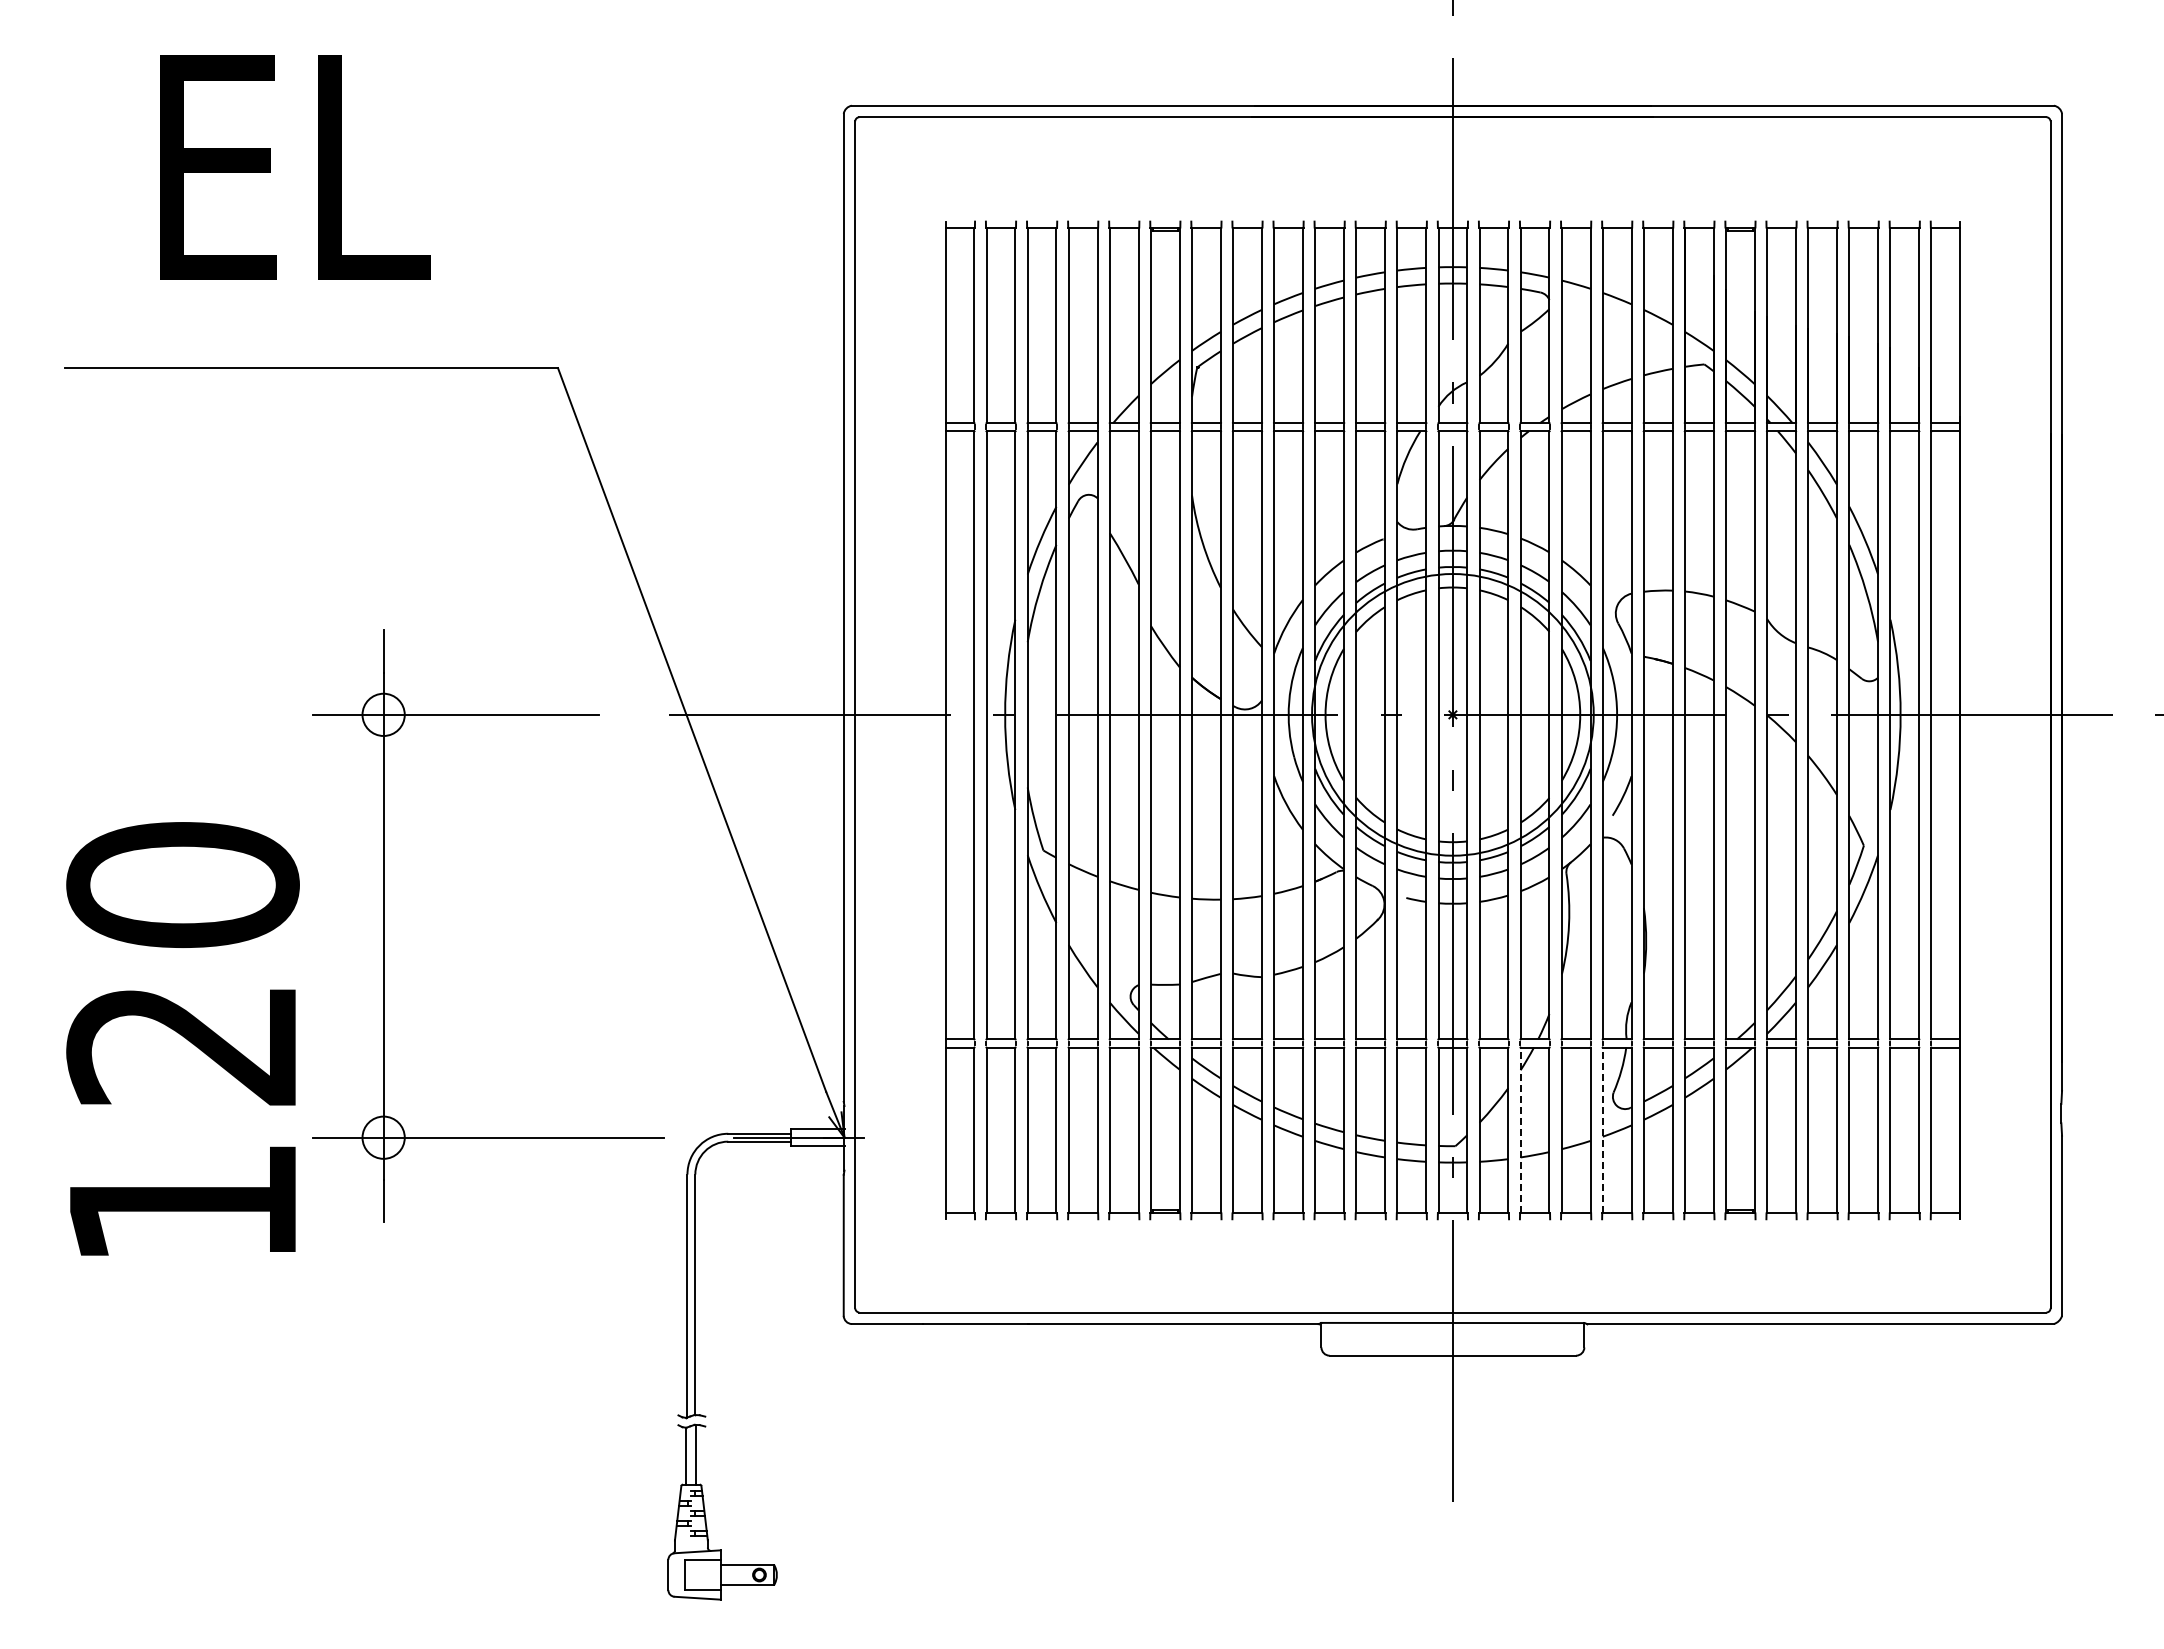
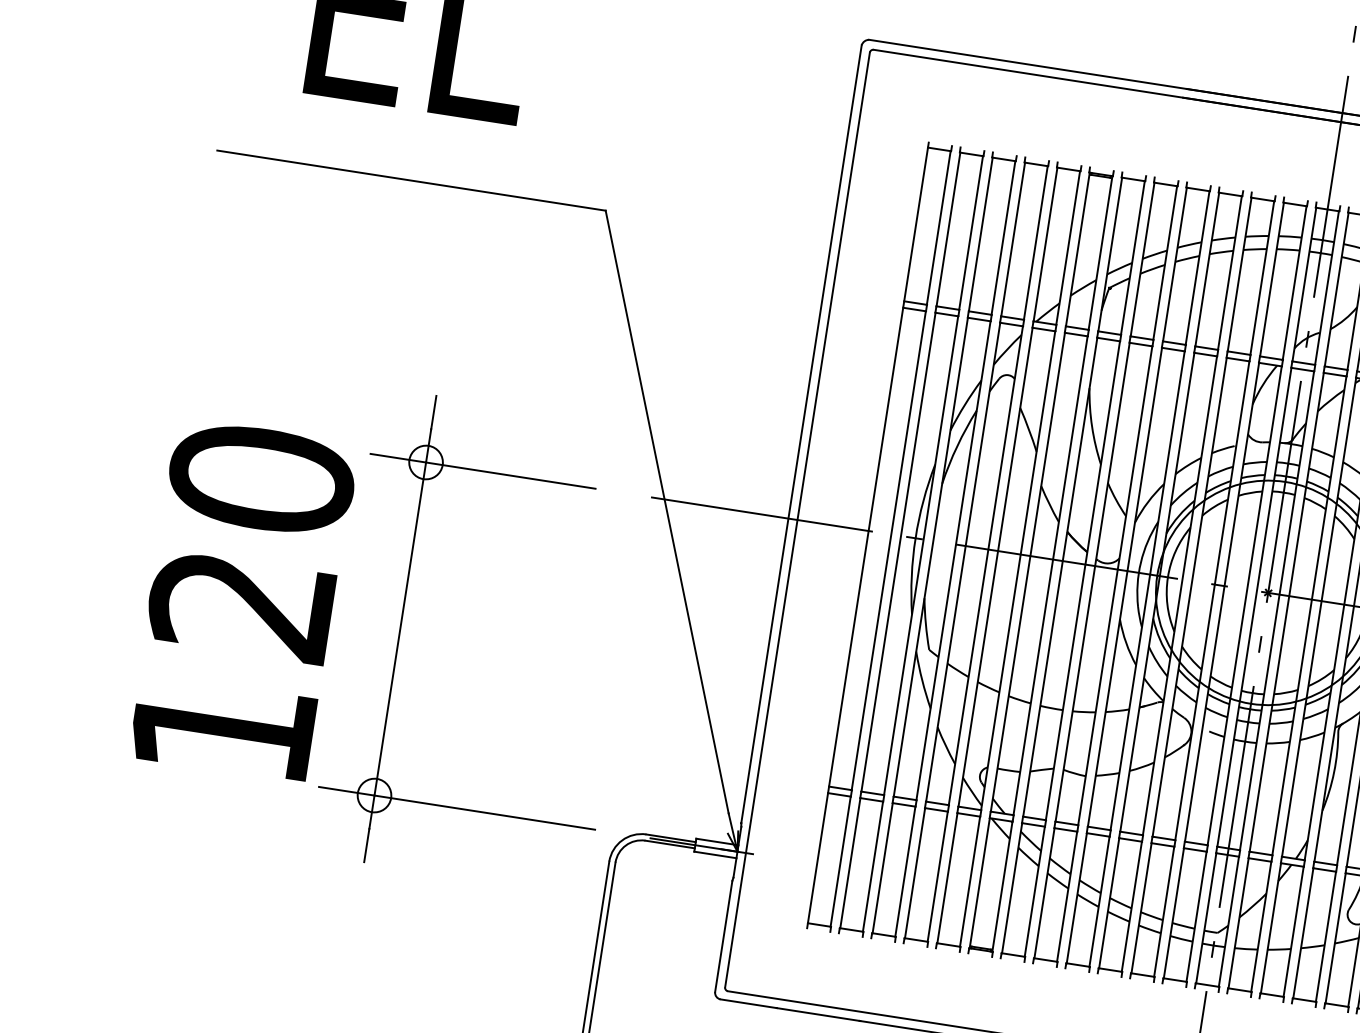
text: (182, 1038) -> (242, 599), moved
line: (1520, 1130) -> (1270, 928), dashed -> solid
line: (1602, 1130) -> (1335, 938), dashed -> solid

